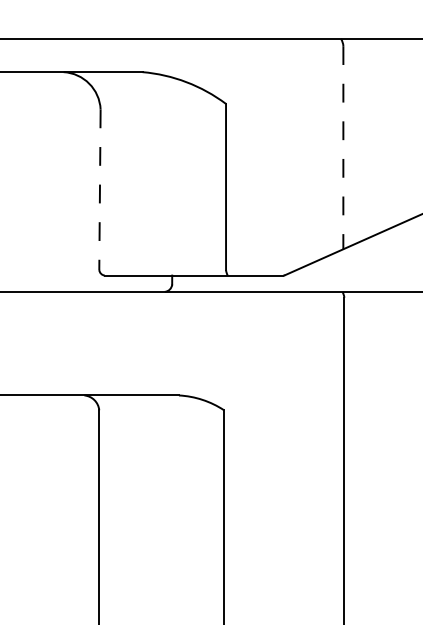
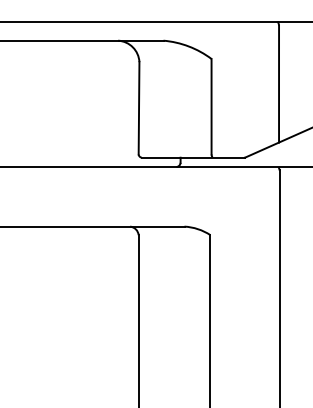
line: (344, 148) -> (279, 84), dashed -> solid
line: (100, 190) -> (139, 108), dashed -> solid

